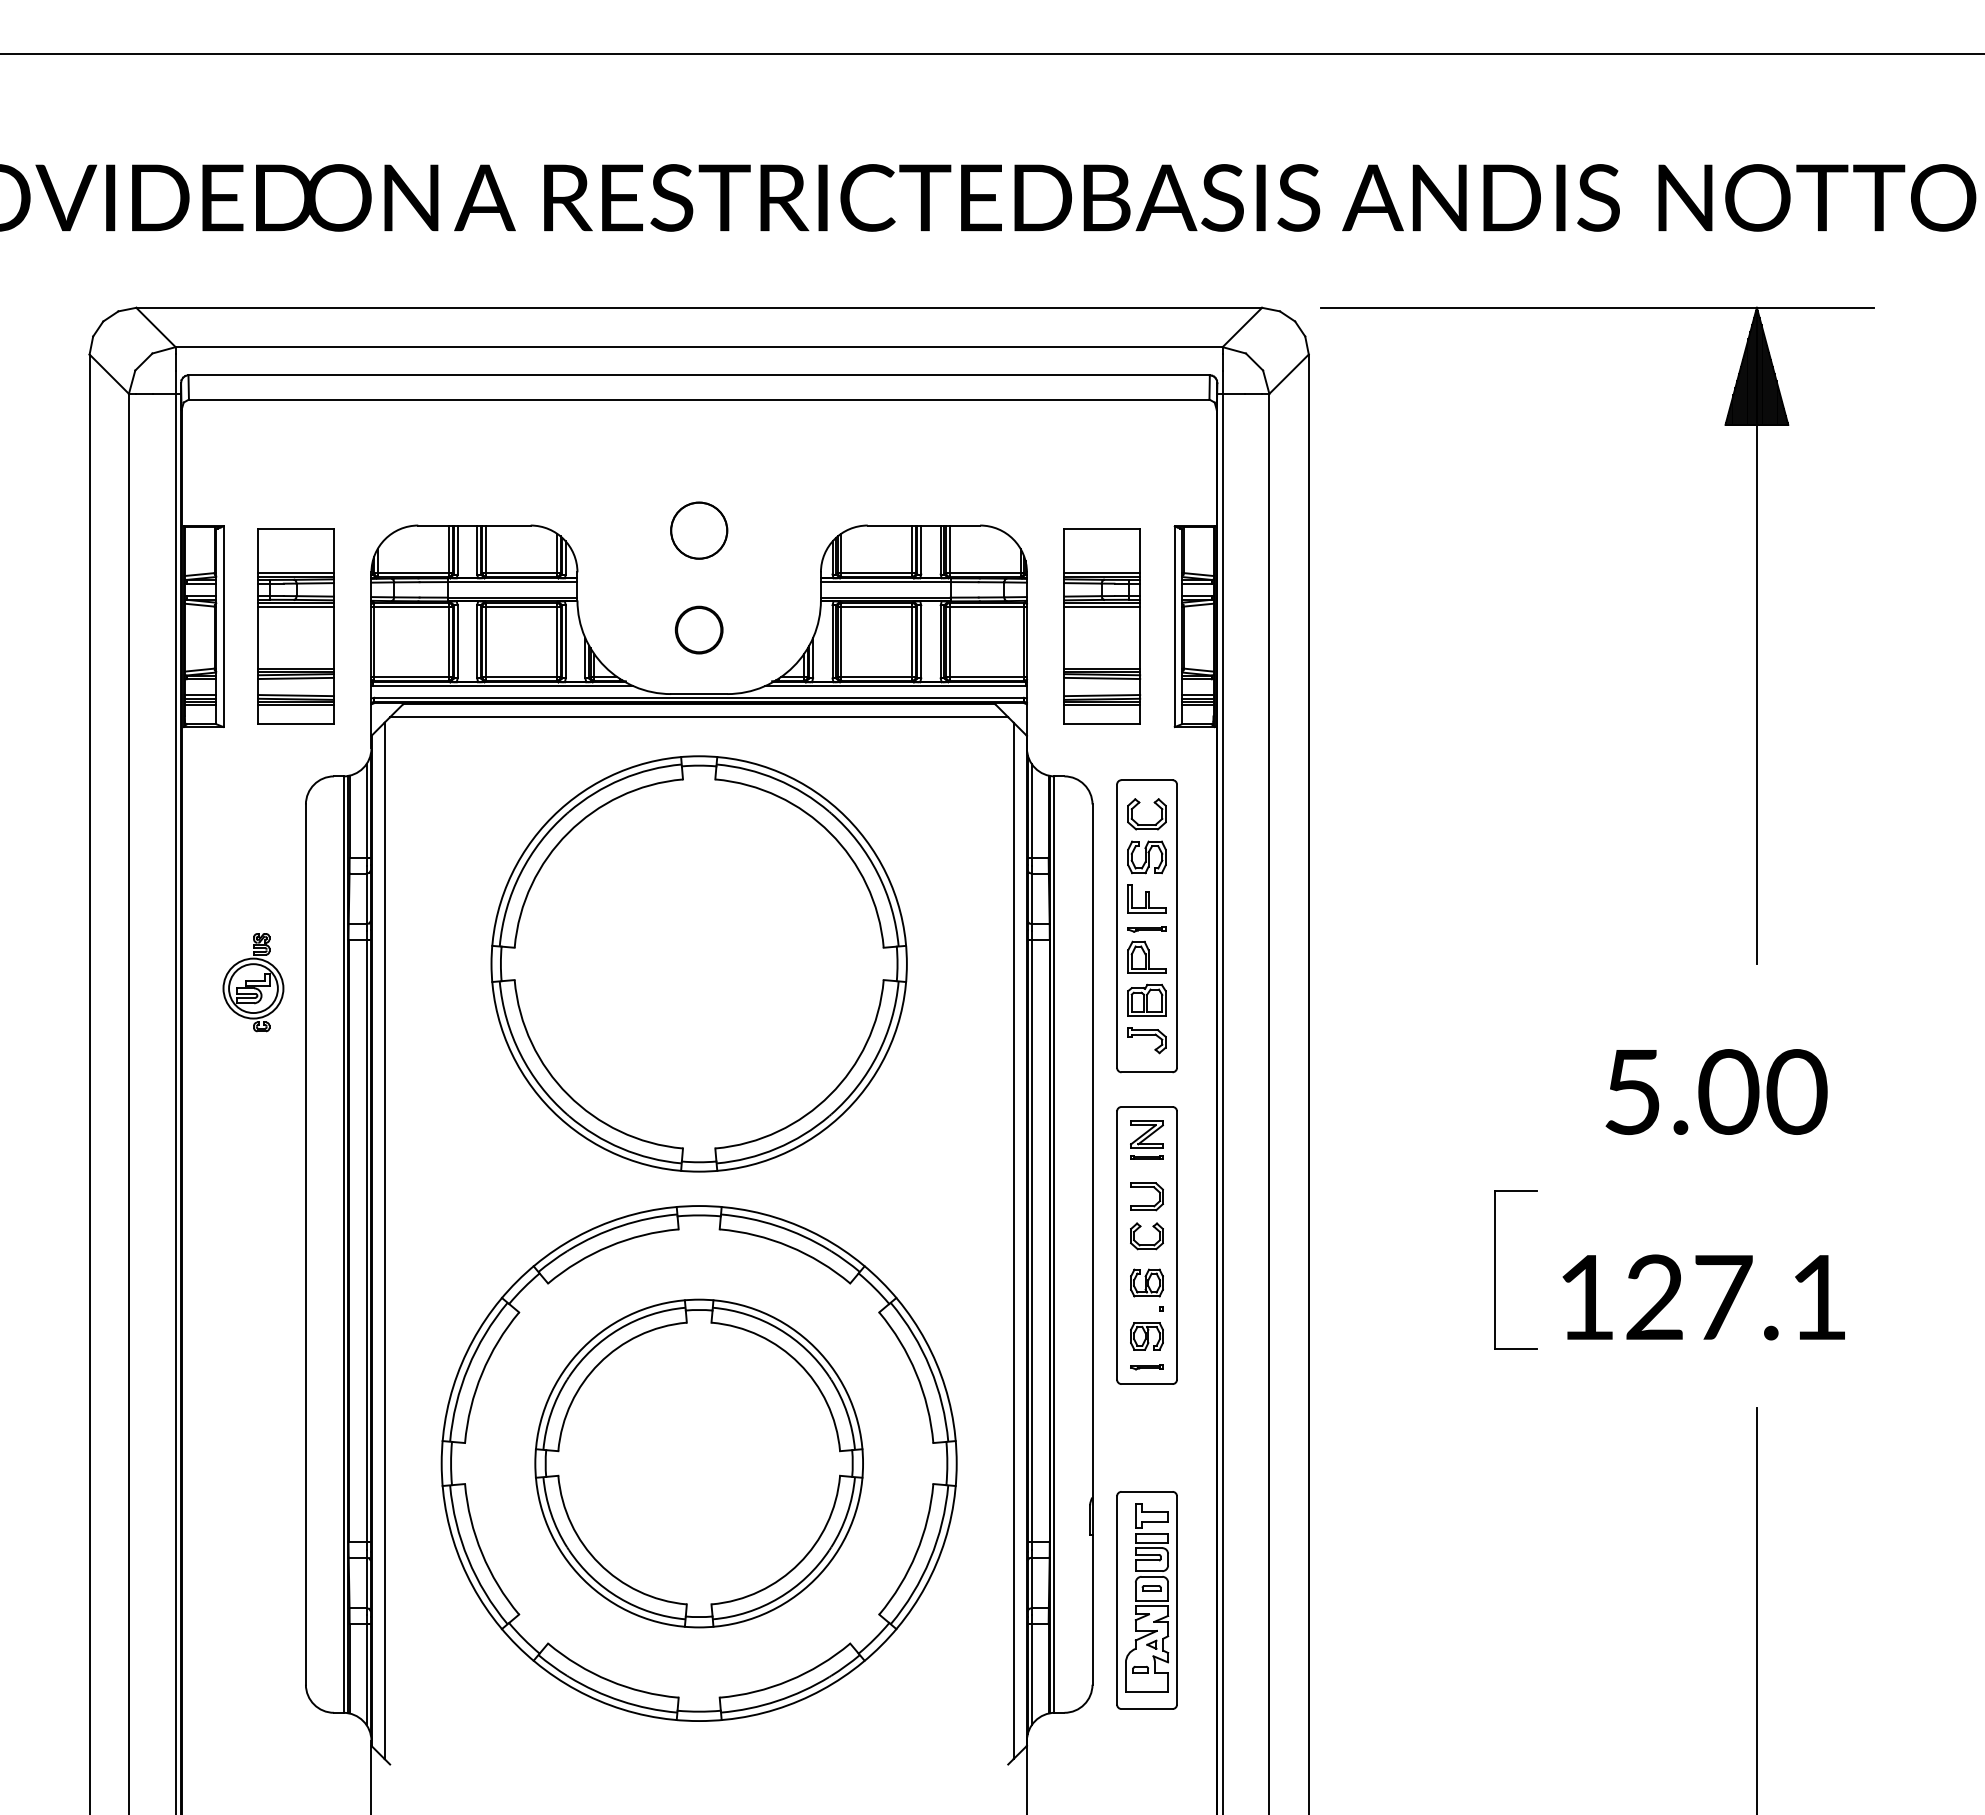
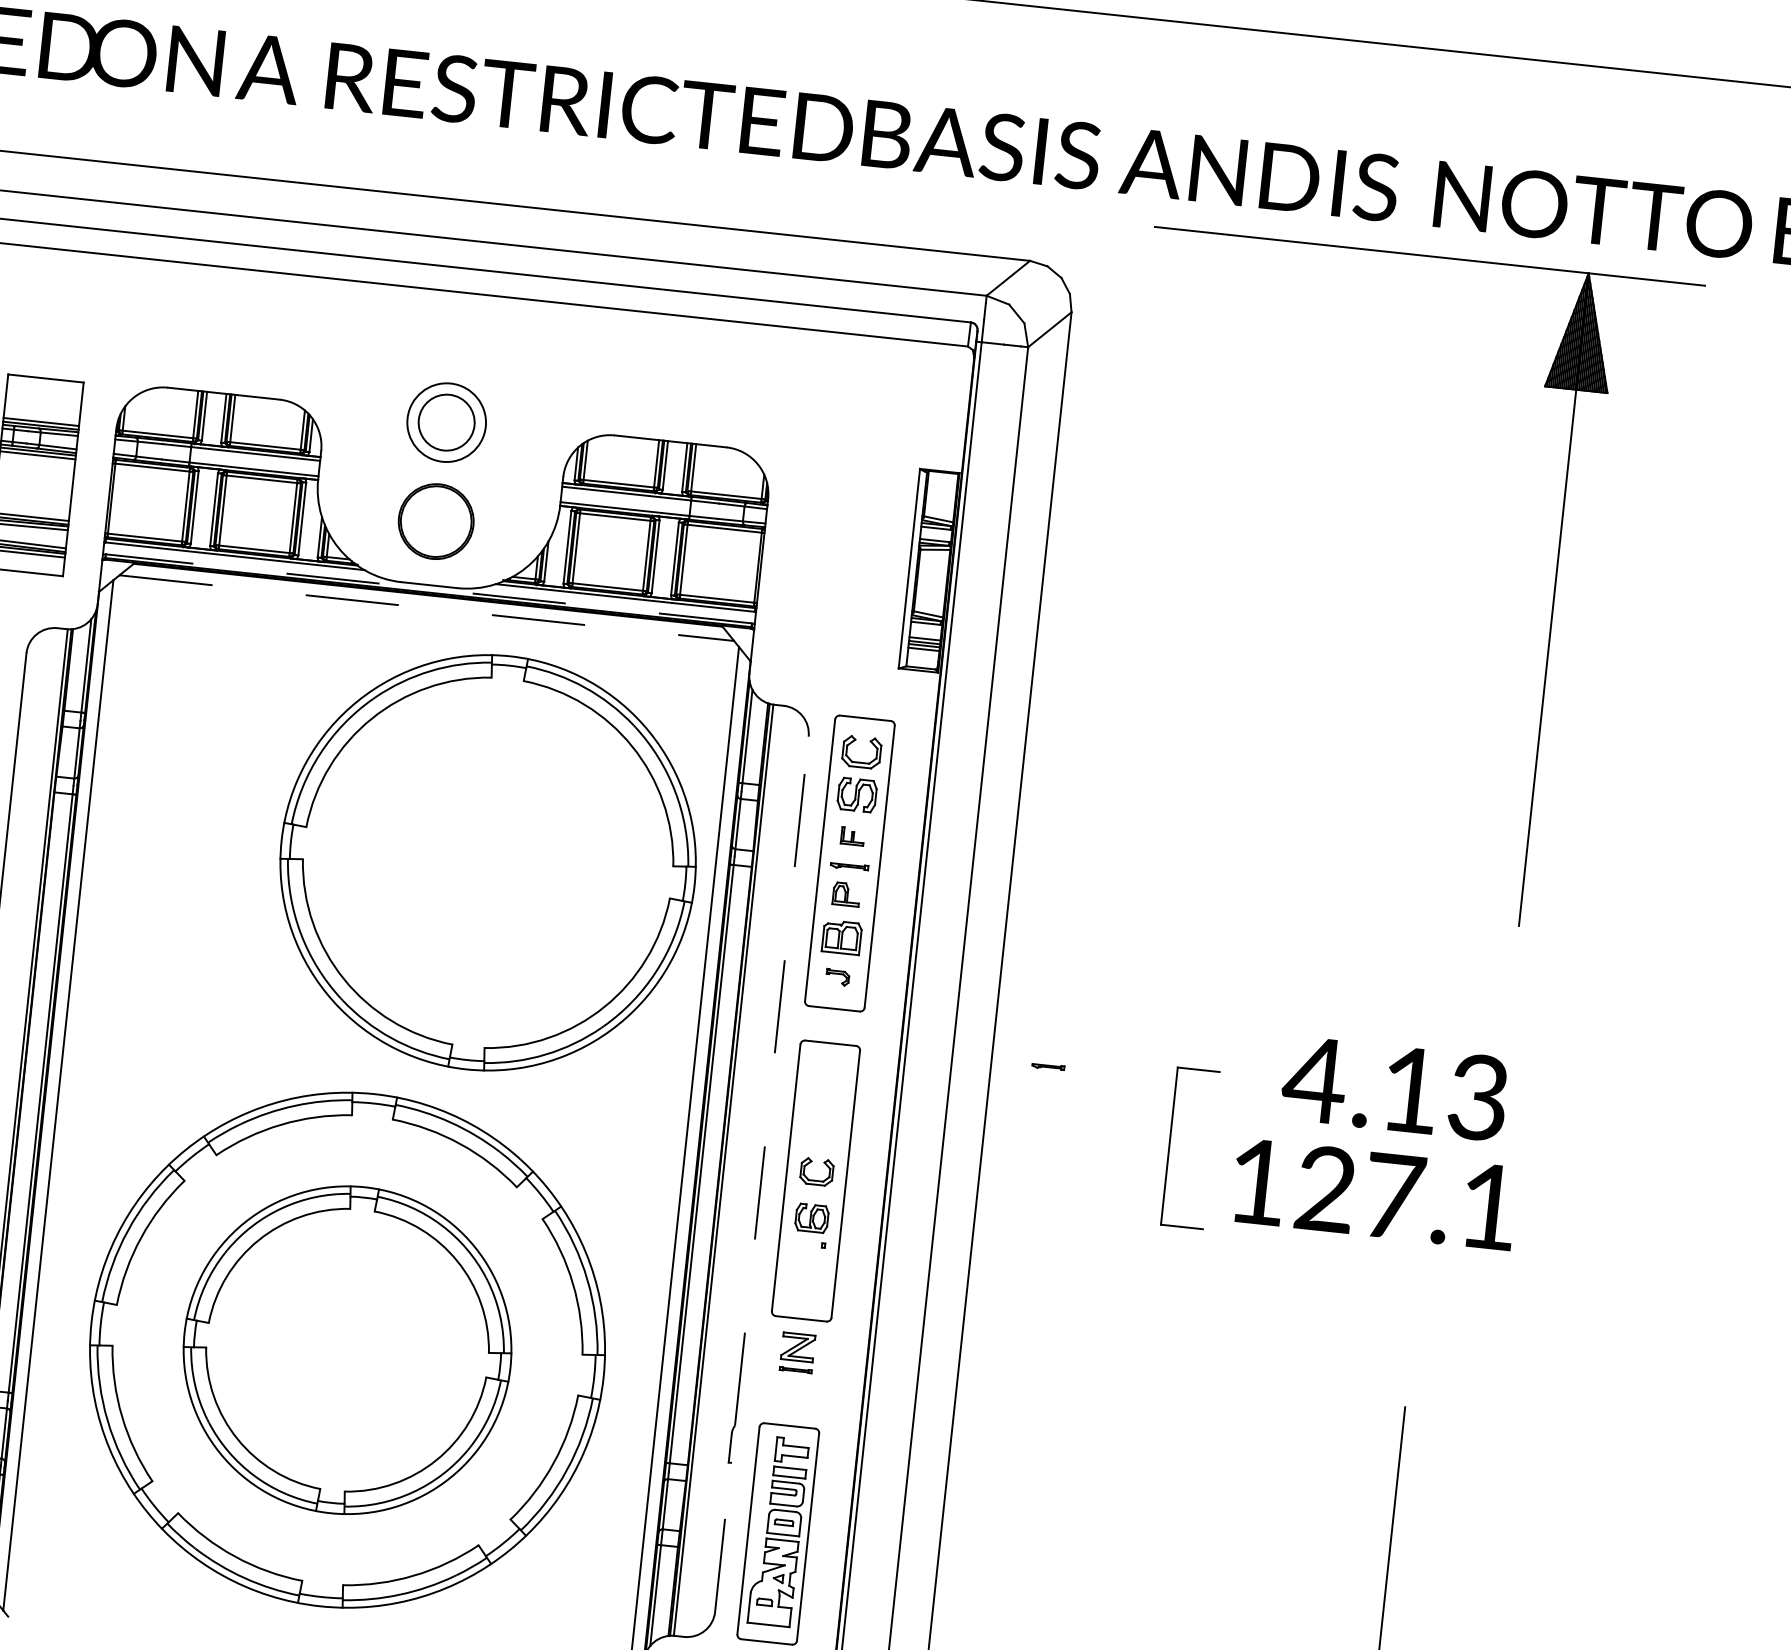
circle: (699, 530) -> (446, 422), size x1.4
part: (1102, 626) -> (837, 560), removed
part: (698, 629) -> (435, 520), size x1.6
part: (1756, 635) -> (1553, 599), moved
line: (699, 697) -> (429, 588), solid -> dashed
line: (699, 717) -> (427, 608), solid -> dashed
part: (1146, 898) -> (852, 835), size x0.6
part: (1146, 956) -> (846, 893), size x0.7
part: (698, 963) -> (487, 862), moved
part: (1146, 1040) -> (837, 977), size x0.6
text: (1713, 1092) -> (1395, 1089), 5.00 -> 4.13
part: (1146, 1139) -> (797, 1351), moved
part: (1146, 1187) -> (821, 1123), removed
line: (1092, 1244) -> (761, 1174), solid -> dashed
part: (1495, 1269) -> (1170, 1145), moved
text: (1703, 1297) -> (1374, 1194), moved
part: (1146, 1336) -> (805, 1271), removed
part: (1146, 1367) -> (1047, 1067), moved

